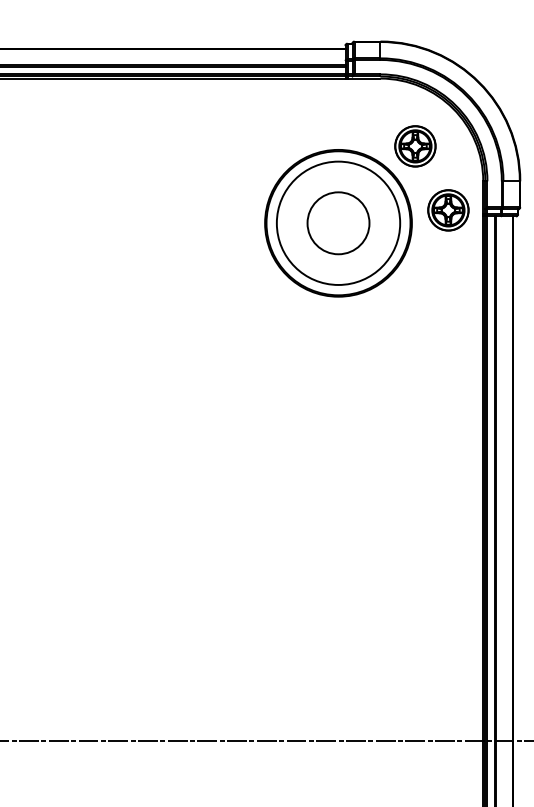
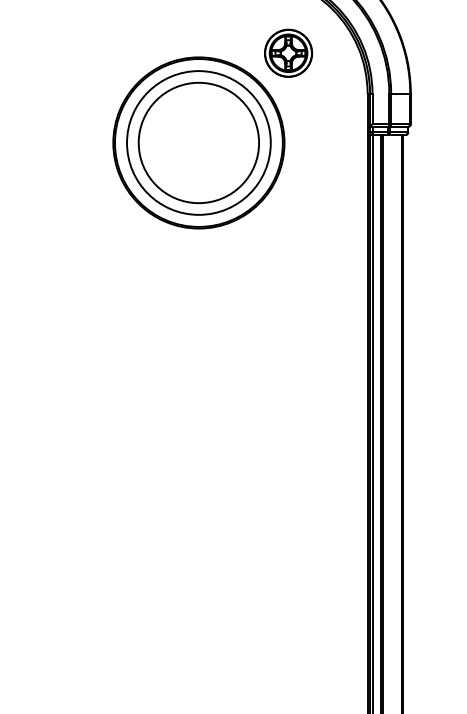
part: (448, 210) -> (327, 128), removed
circle: (338, 222) -> (198, 142), size x1.67

